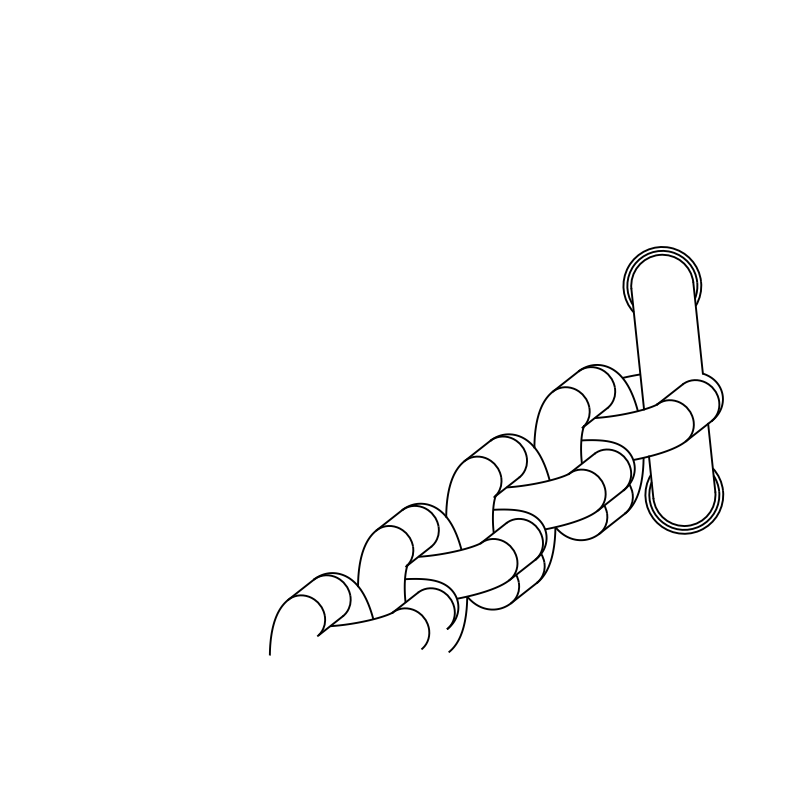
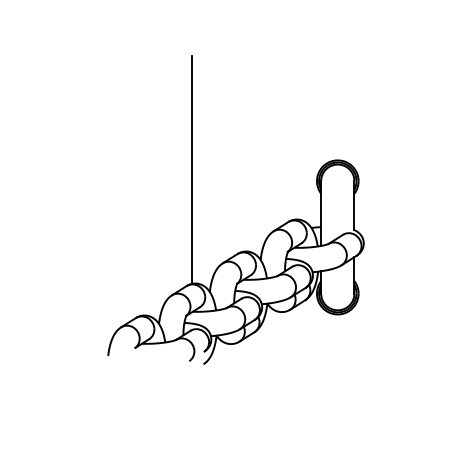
line: (390, 292) -> (192, 169), added

